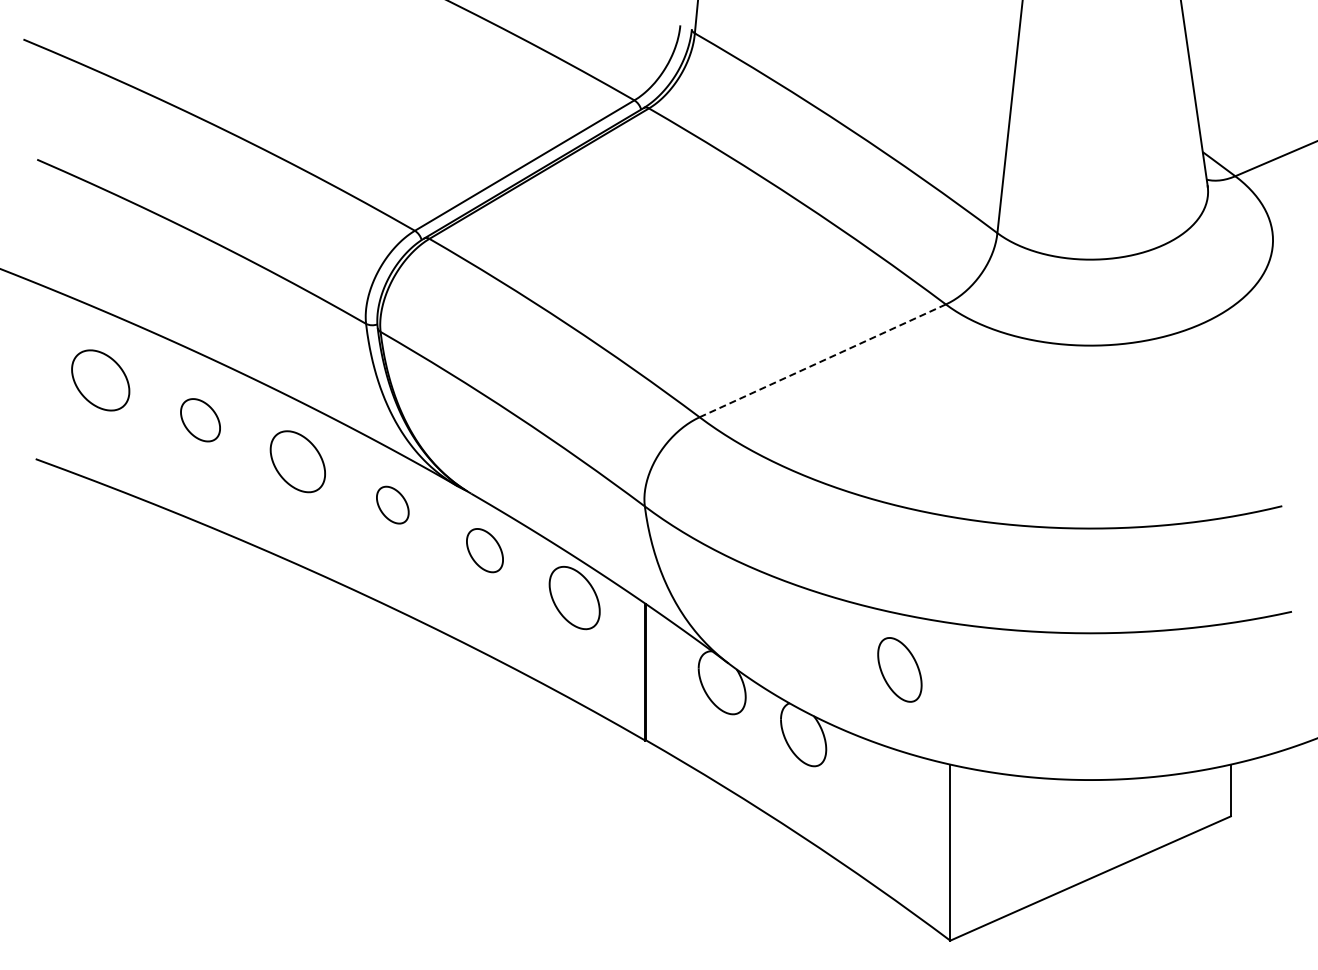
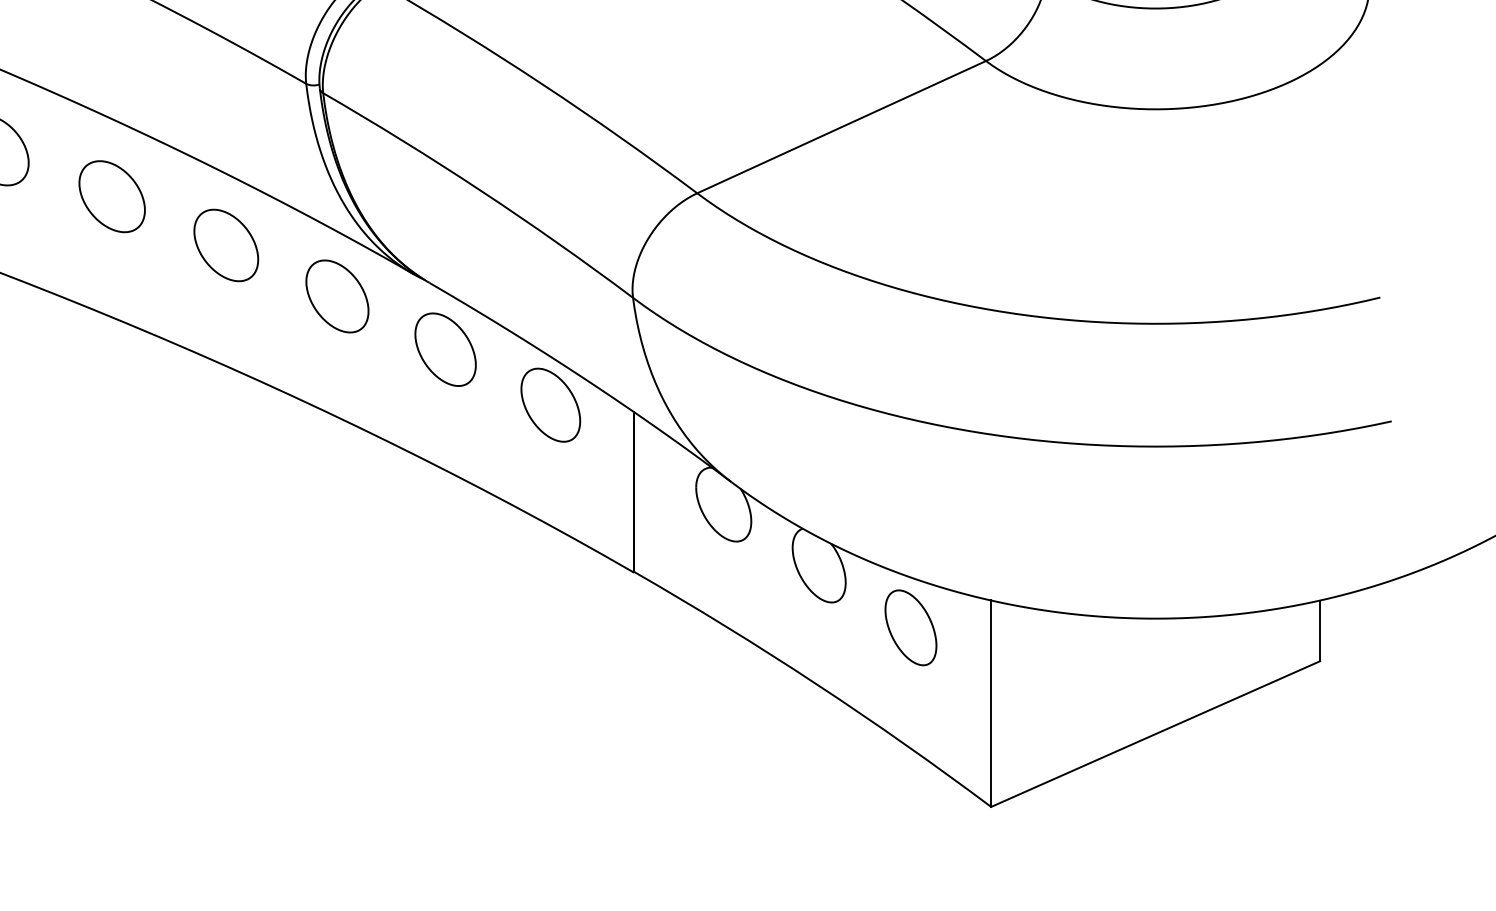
line: (822, 361) -> (841, 127), dashed -> solid
part: (200, 420) -> (112, 197), size x1.43
part: (392, 504) -> (337, 295), size x1.67
part: (484, 550) -> (445, 349), size x1.43
part: (899, 669) -> (910, 627), moved

